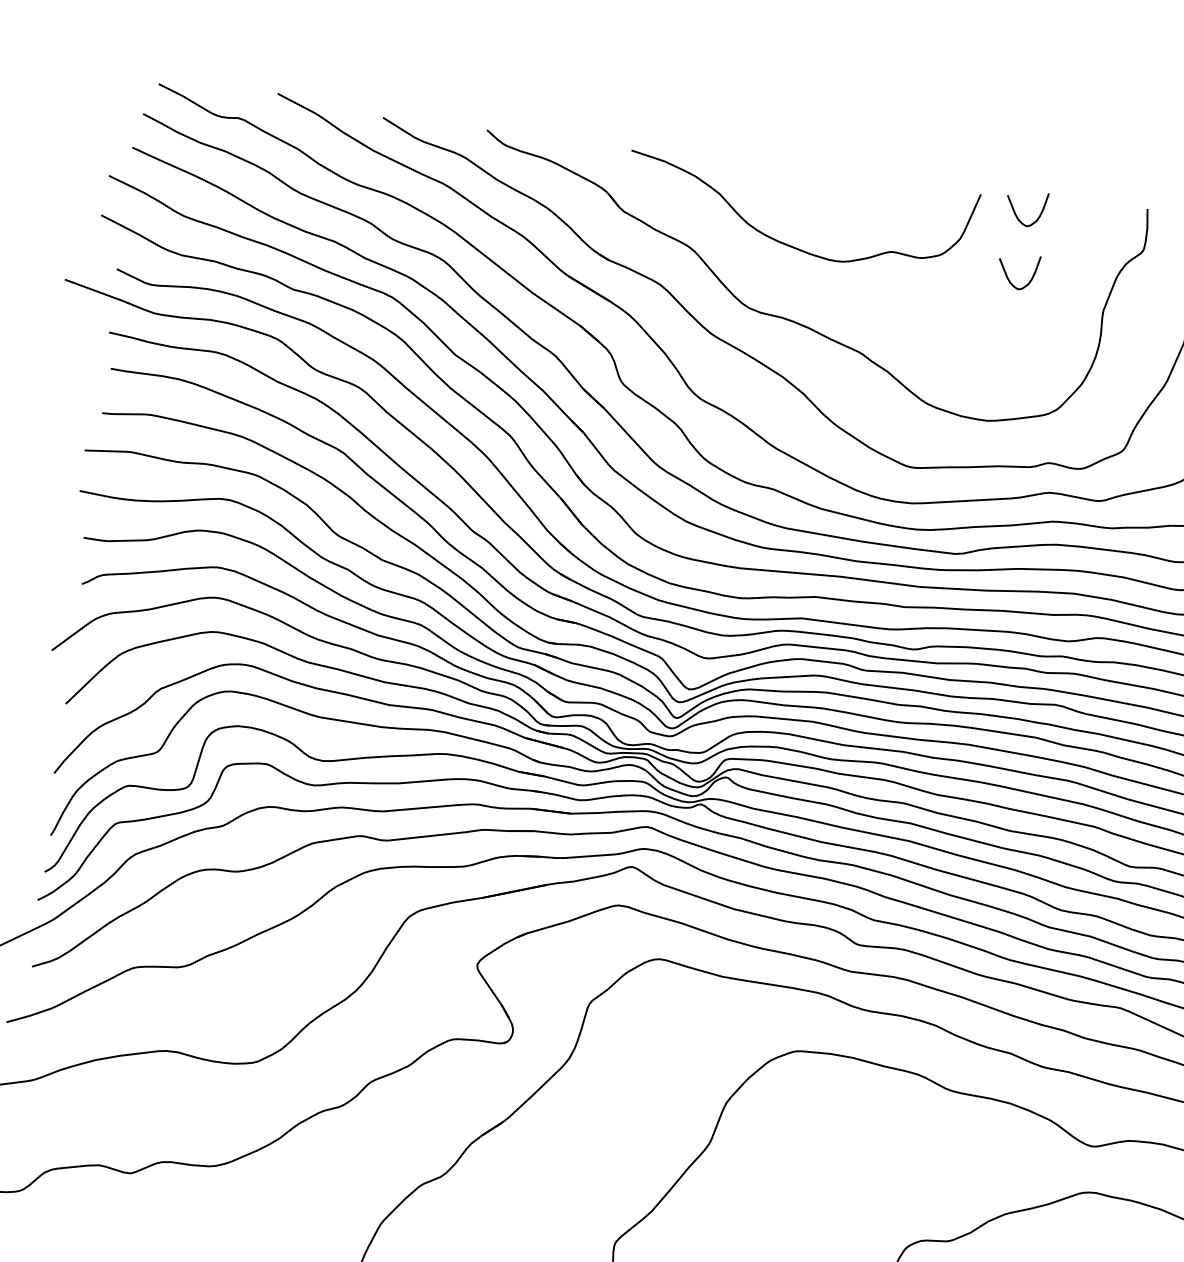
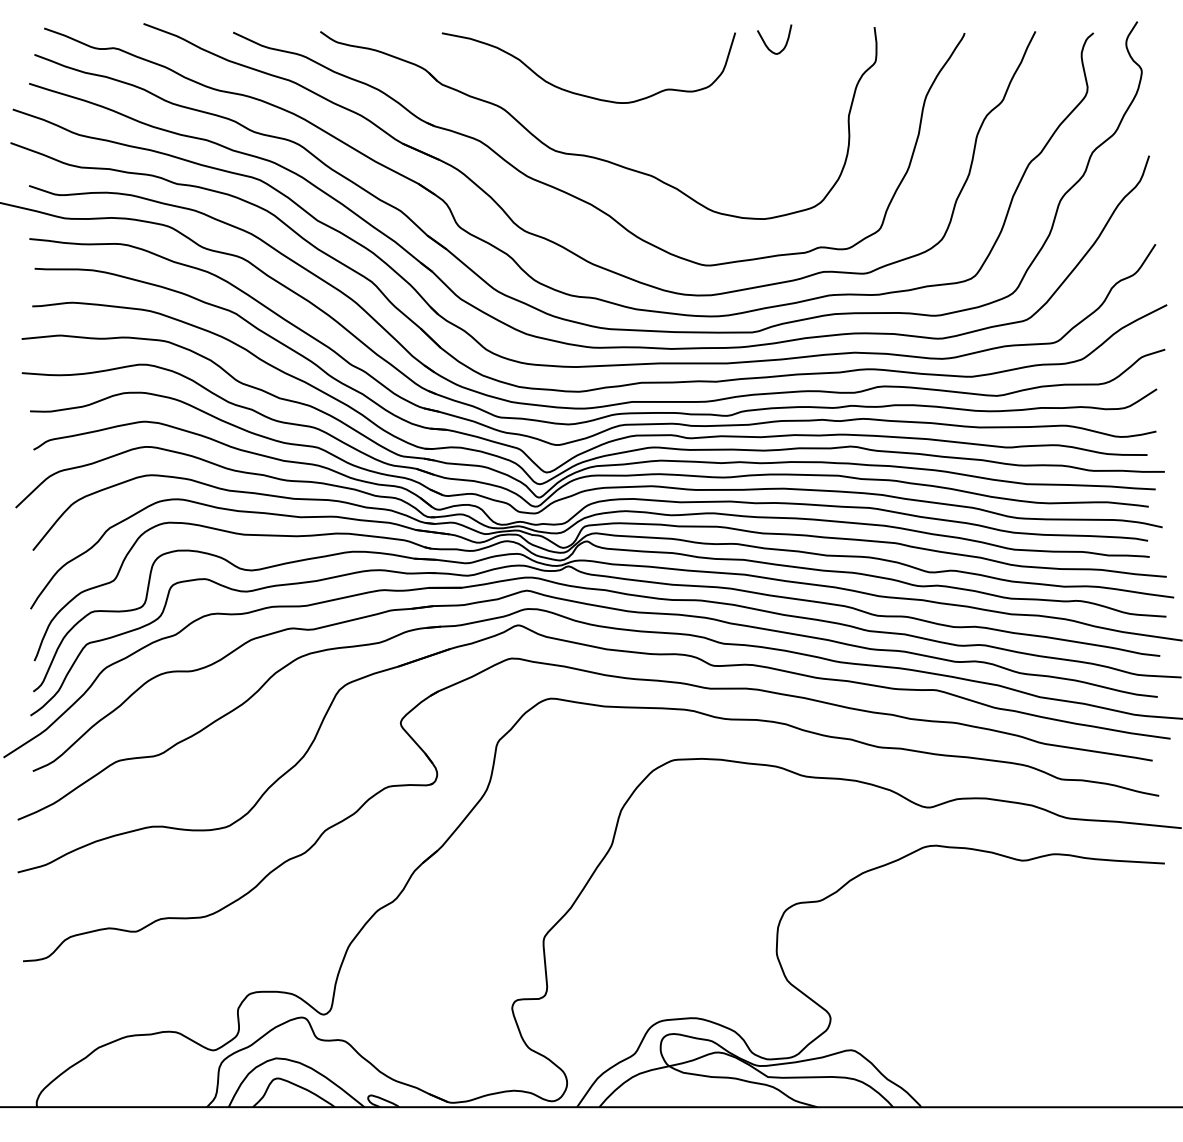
curve: (1009, 277) -> (767, 98), removed

